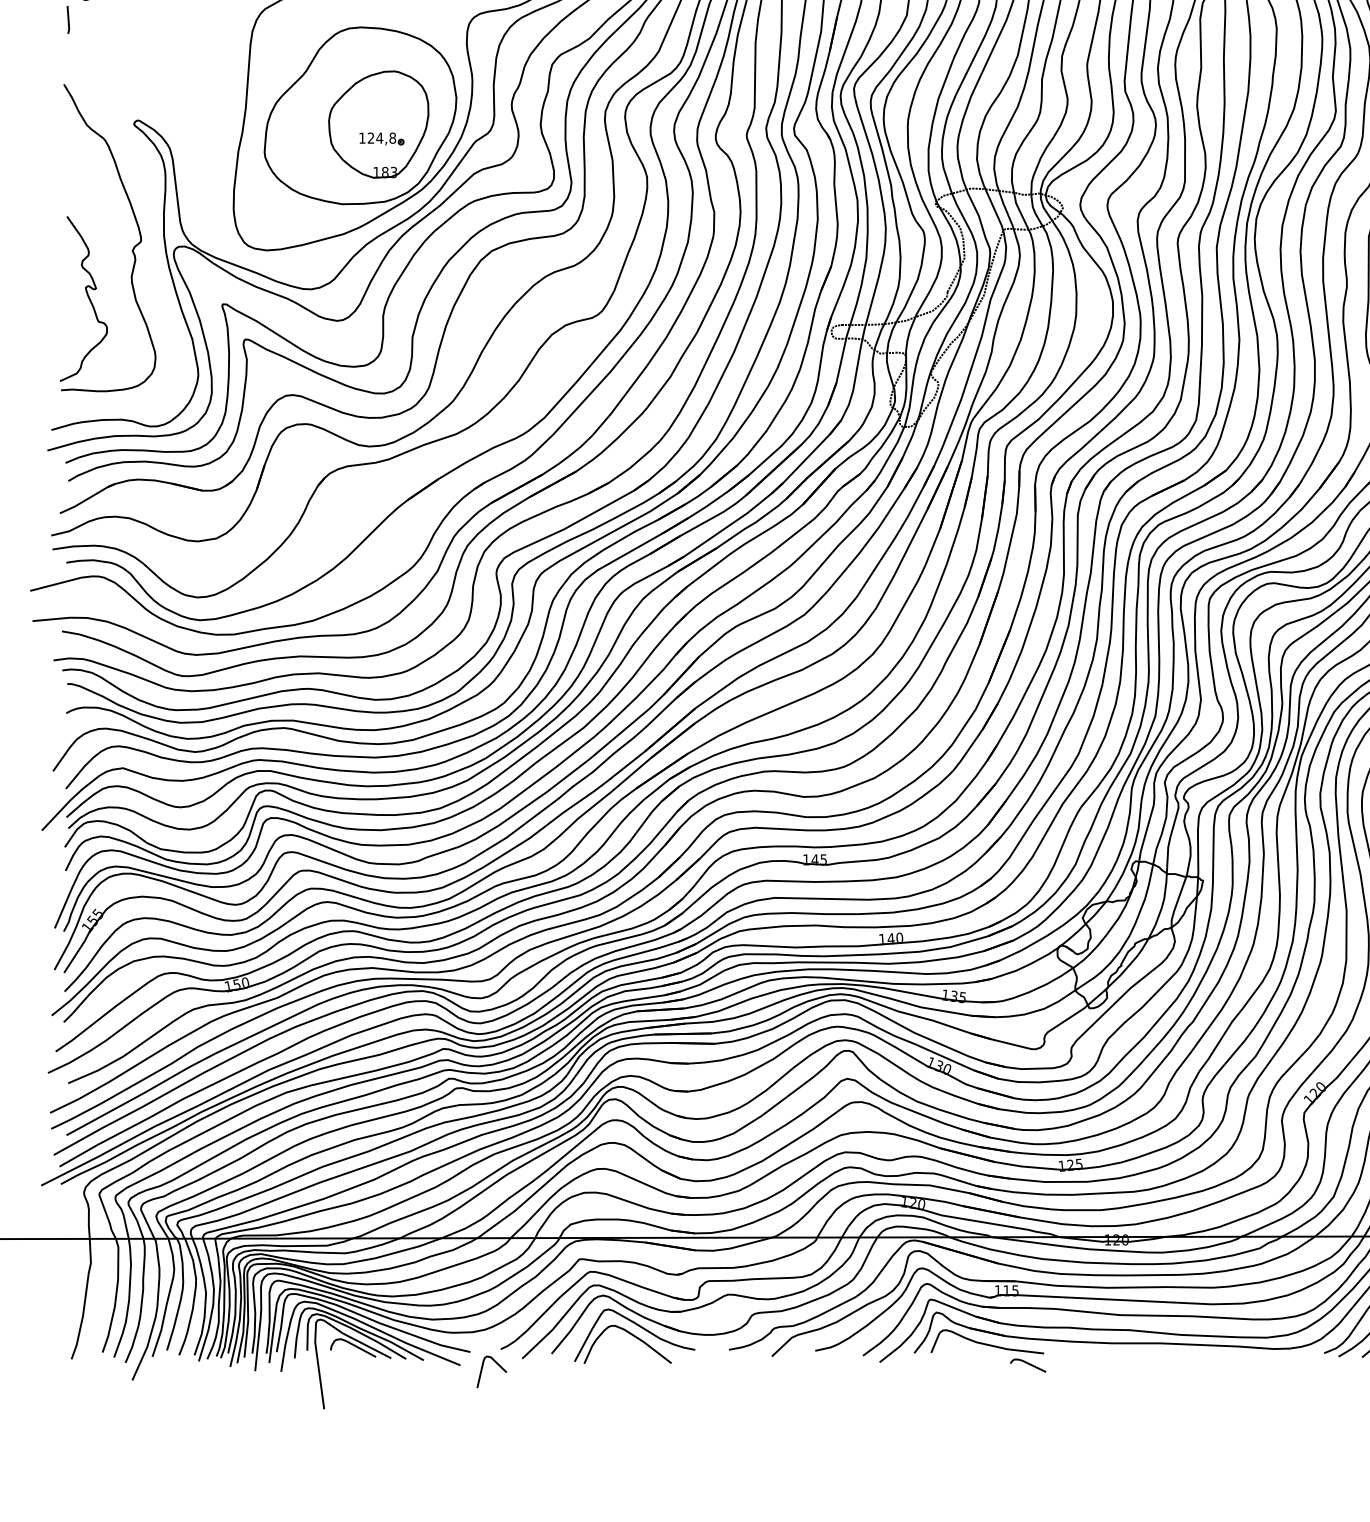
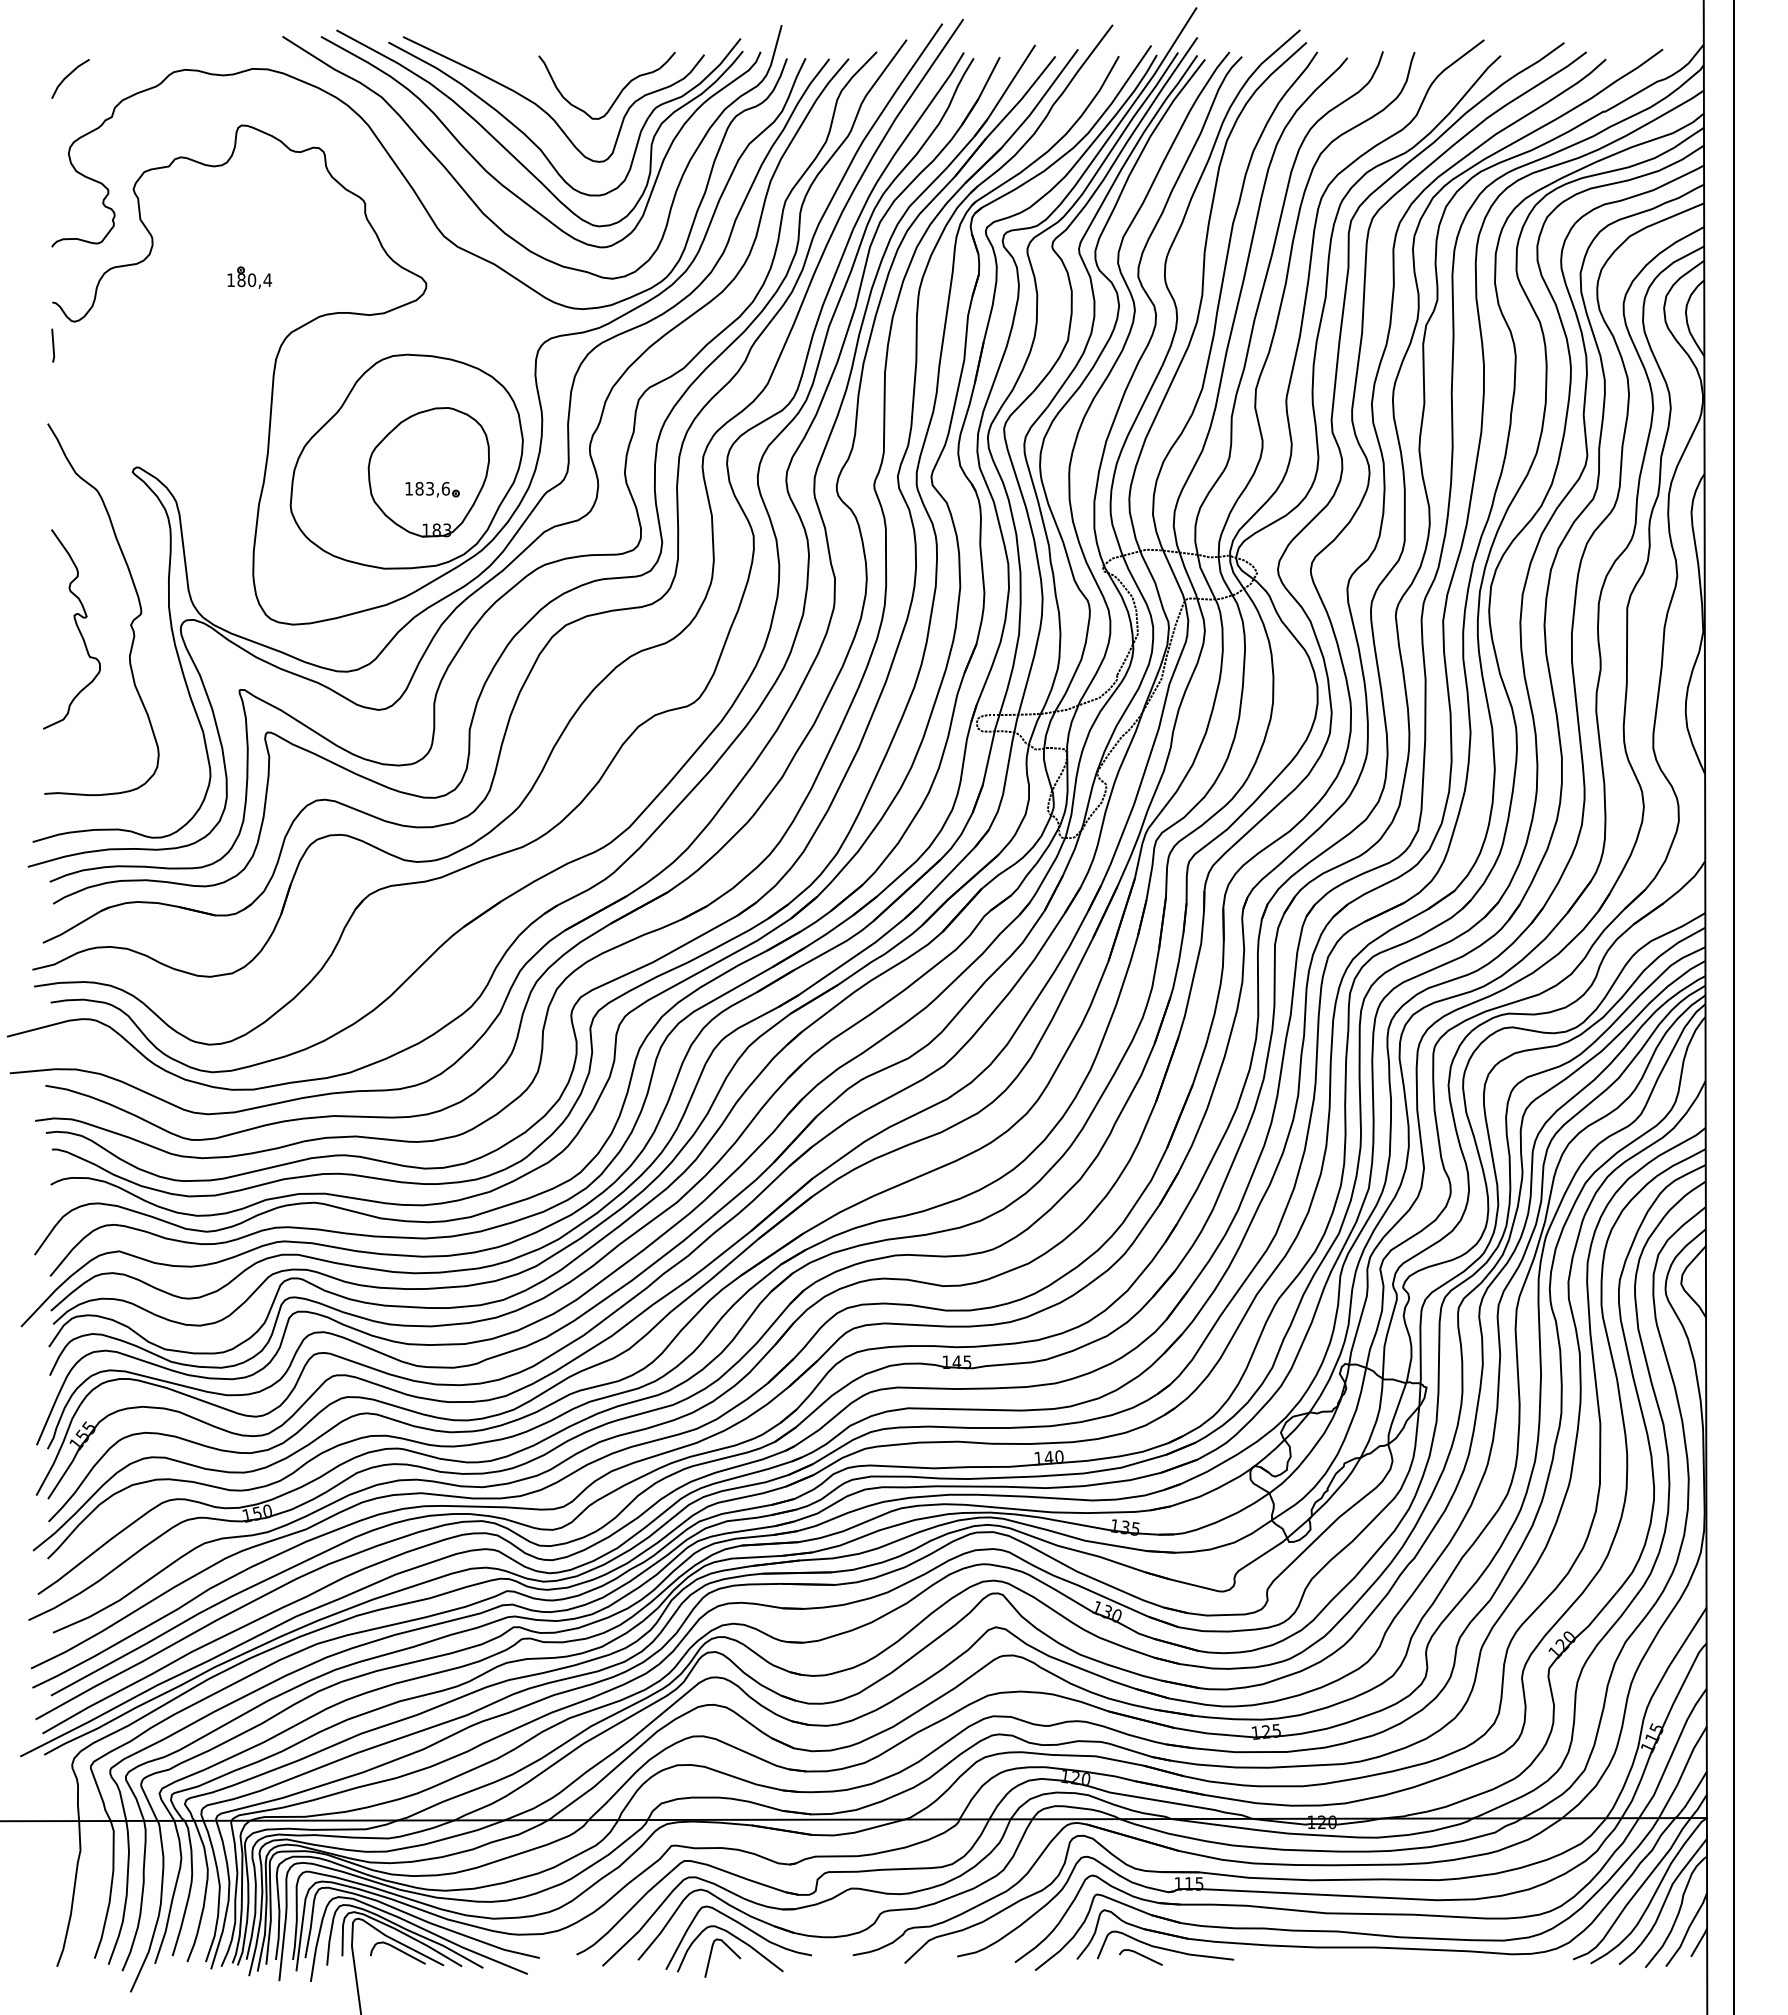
text: (381, 137) -> (432, 488), 124,8 -> 183,6
curve: (87, 296) -> (76, 626), moved
curve: (497, 1364) -> (729, 1949), moved
curve: (1028, 1364) -> (1141, 1956), moved

